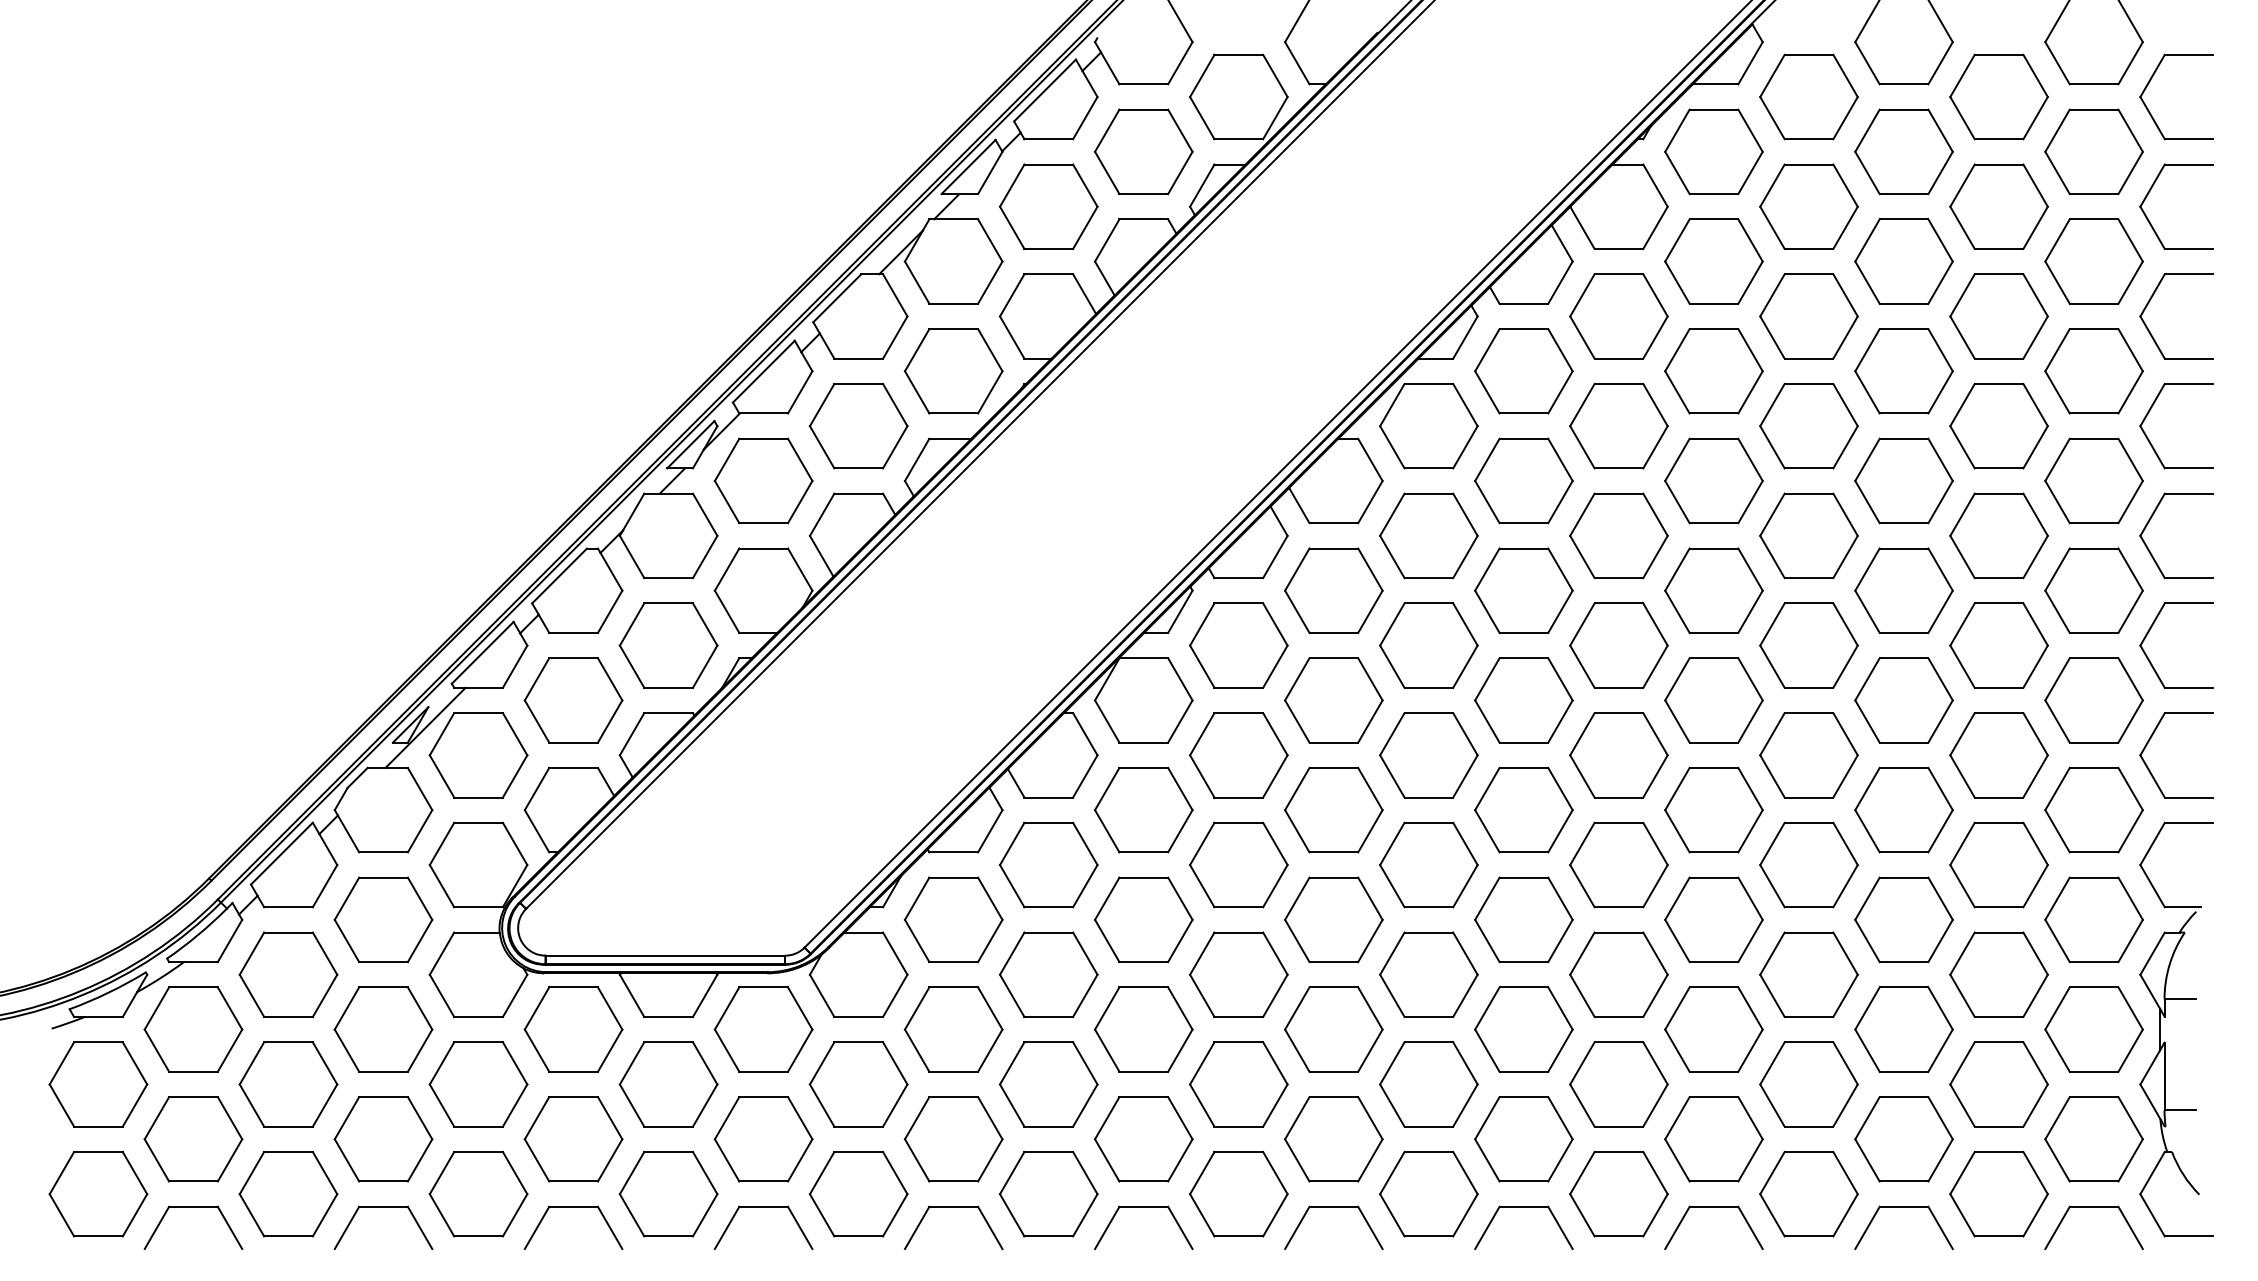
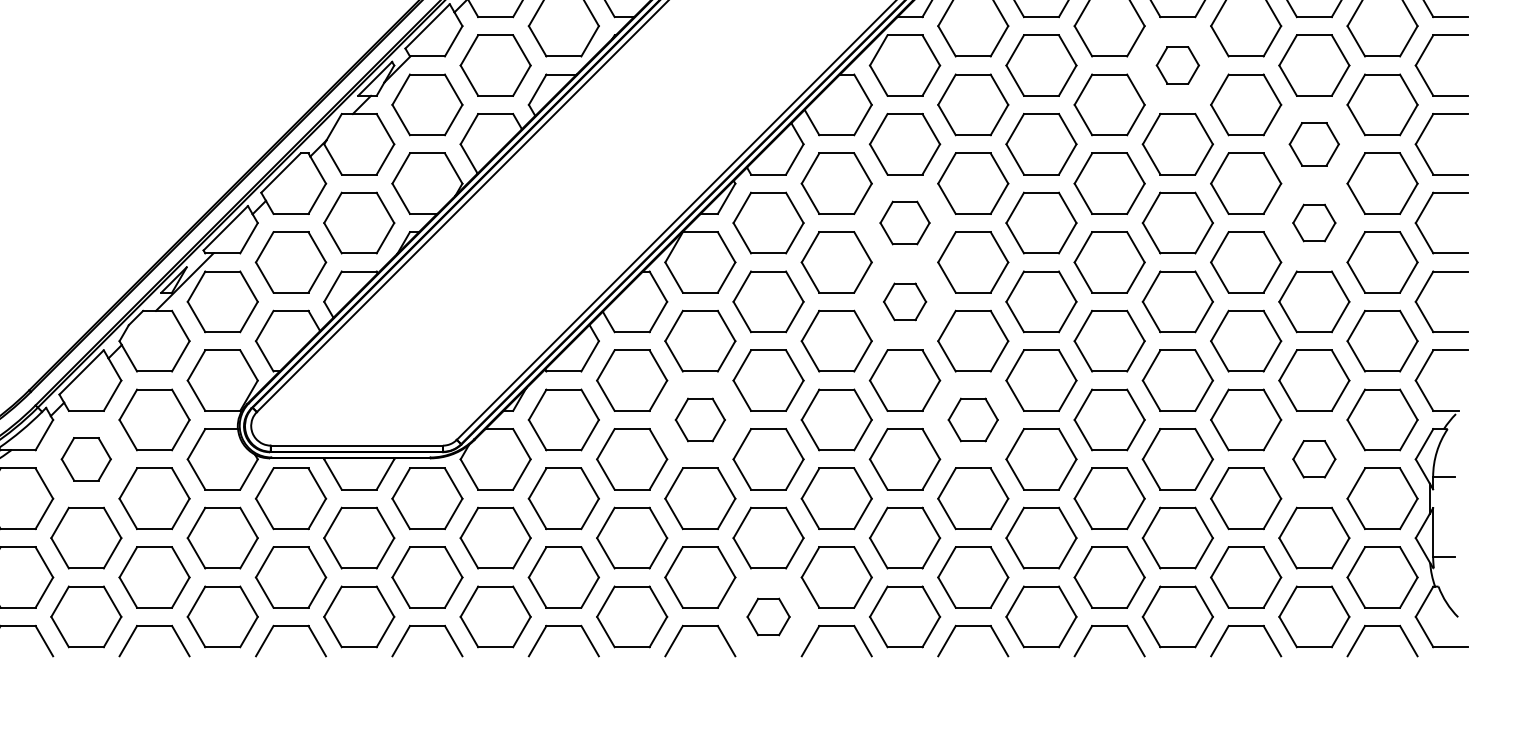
part: (1808, 425) -> (1177, 65), size x0.6
part: (1998, 535) -> (1313, 144), size x0.7
part: (1428, 645) -> (904, 223), size x0.7
part: (1998, 645) -> (1313, 223), size x0.6
part: (1428, 755) -> (904, 301), size x0.6
part: (1143, 919) -> (700, 419), size x0.7
part: (1523, 919) -> (972, 419), size x0.7
part: (288, 974) -> (86, 459), size x0.7
part: (1998, 974) -> (1313, 459), size x0.6
part: (1238, 1194) -> (768, 617), size x0.6

